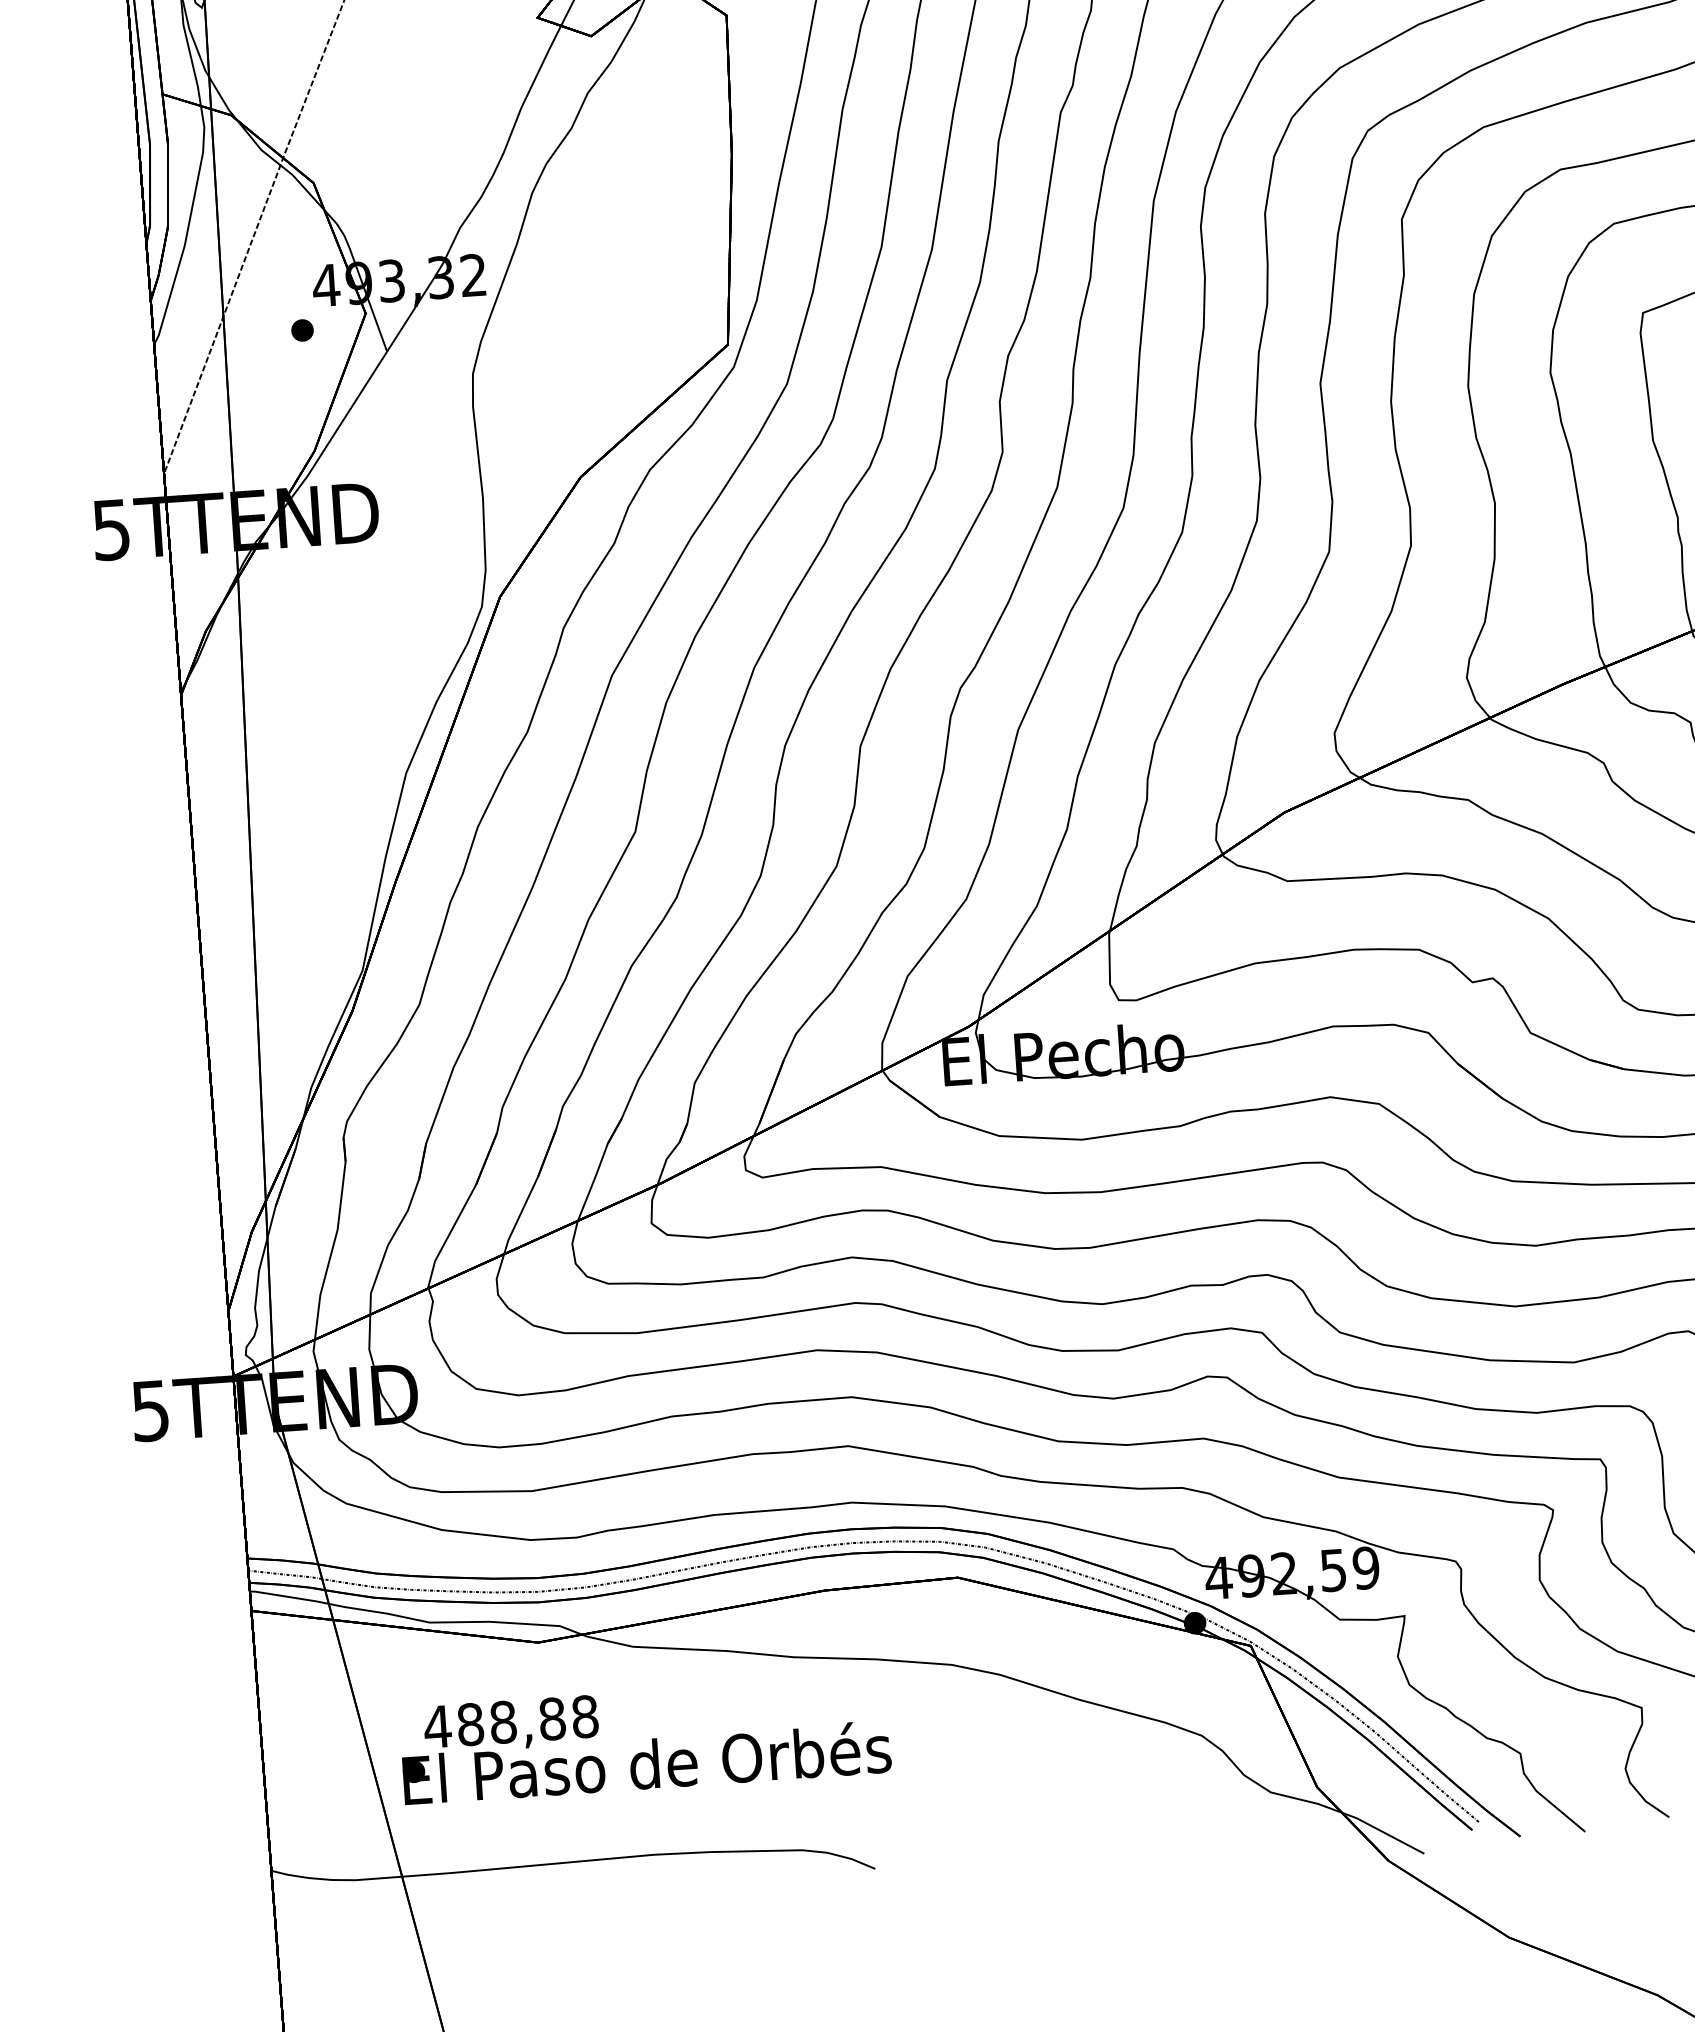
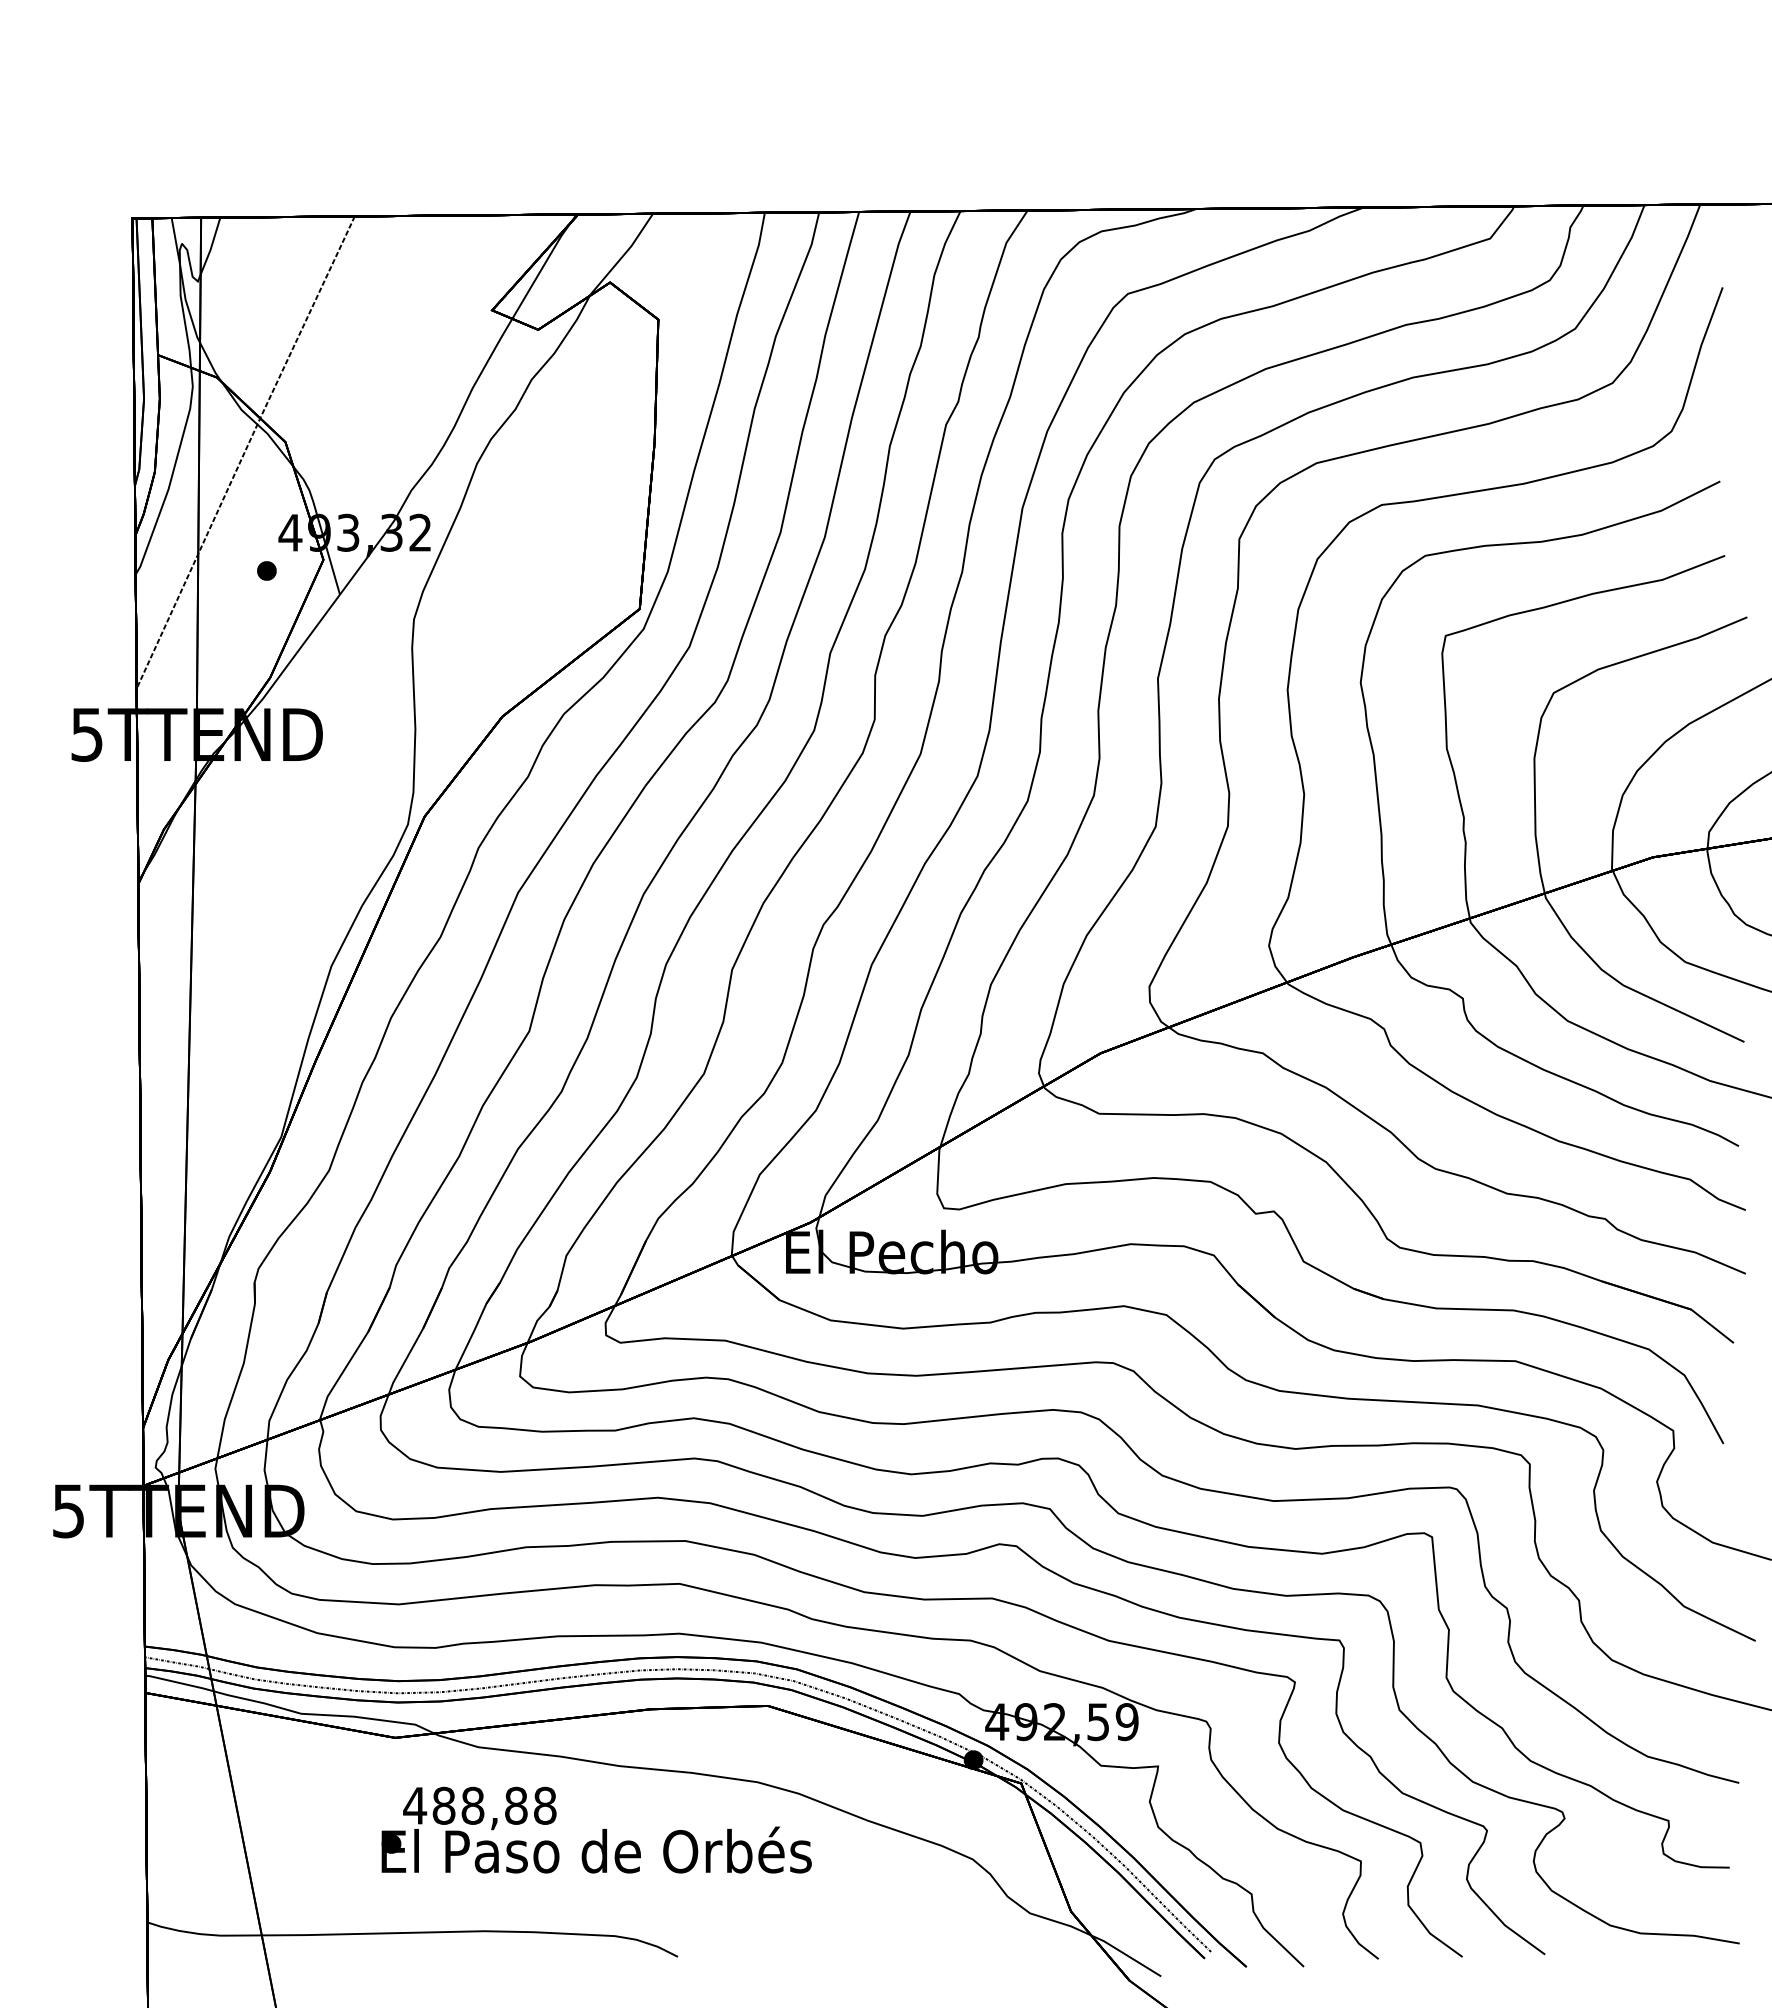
text: (645, 1739) -> (596, 1829), moved

